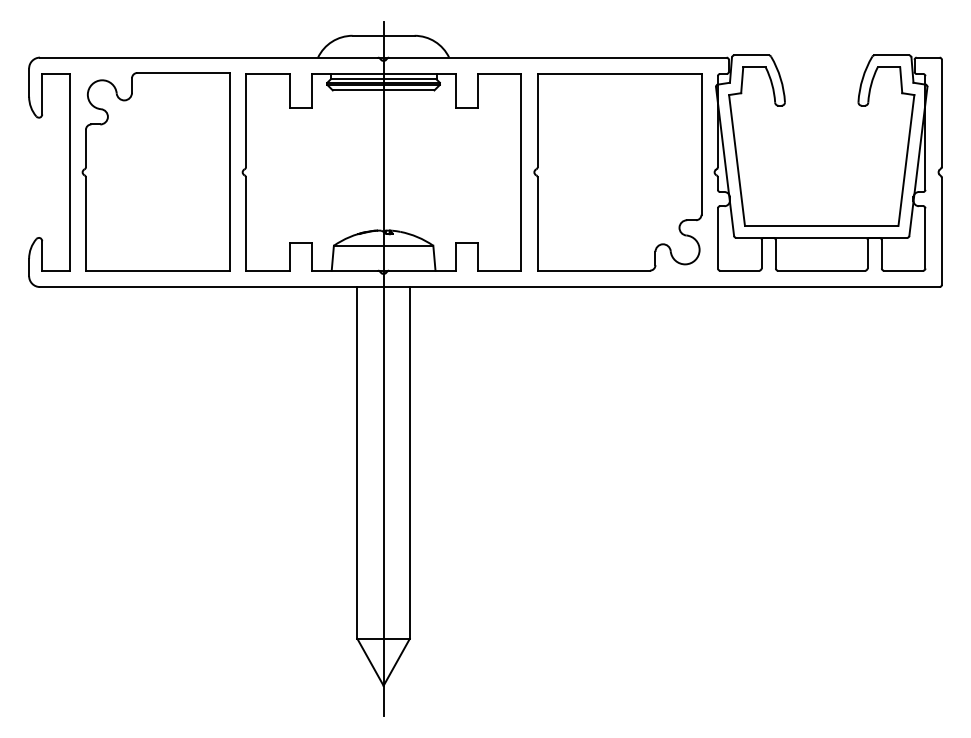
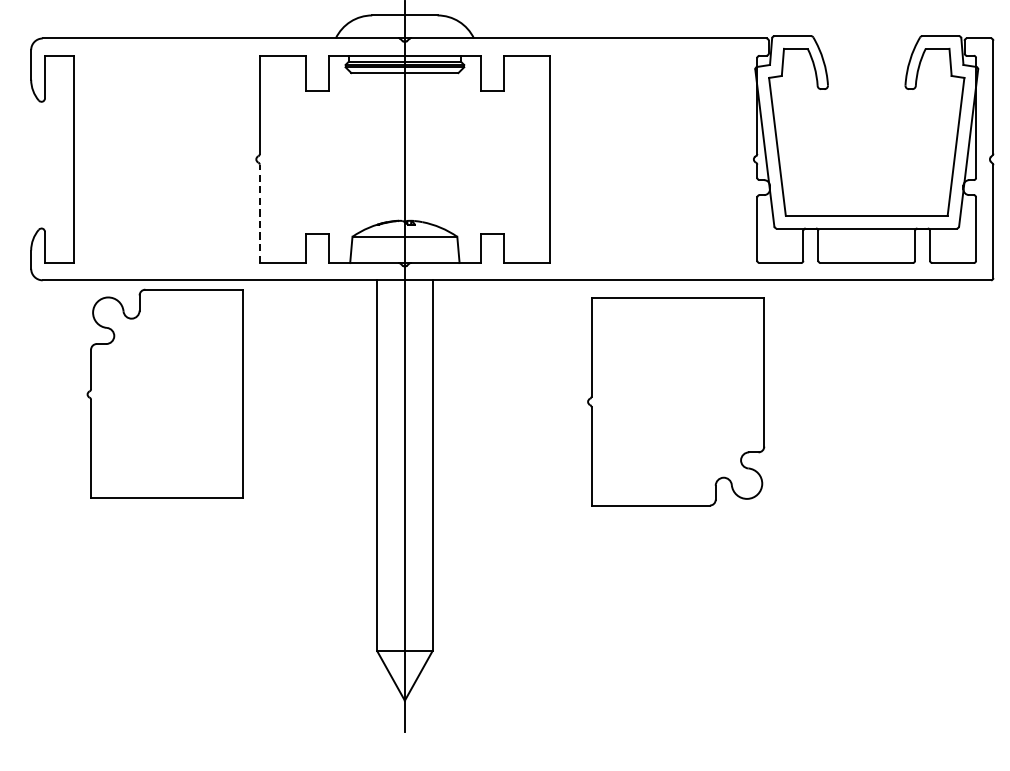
part: (155, 171) -> (164, 393), moved
part: (617, 172) -> (675, 402), moved
line: (245, 224) -> (259, 214), solid -> dashed

